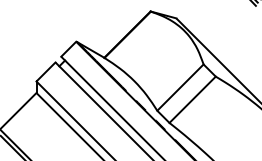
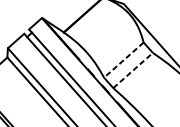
line: (180, 87) -> (123, 60), solid -> dashed
line: (192, 99) -> (133, 70), solid -> dashed

